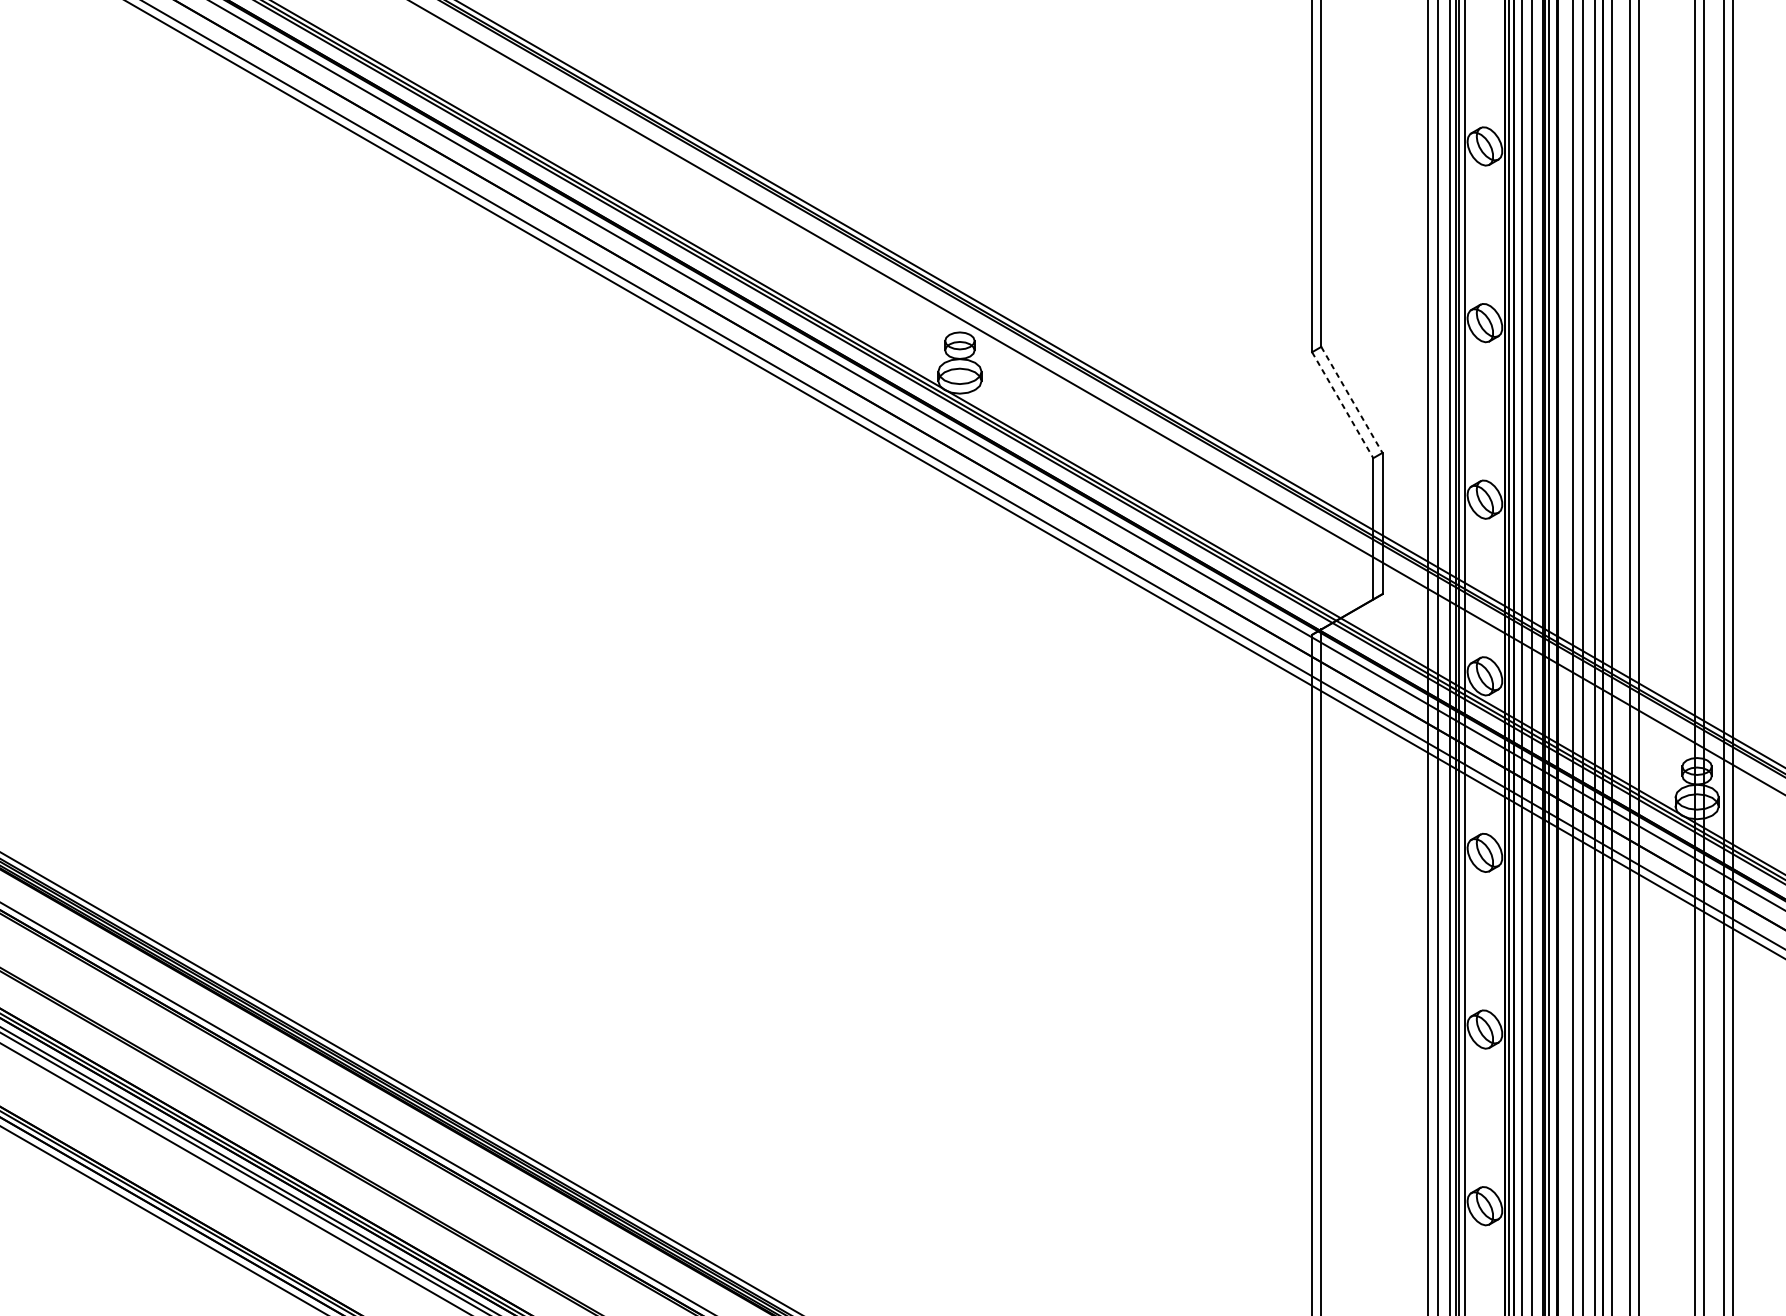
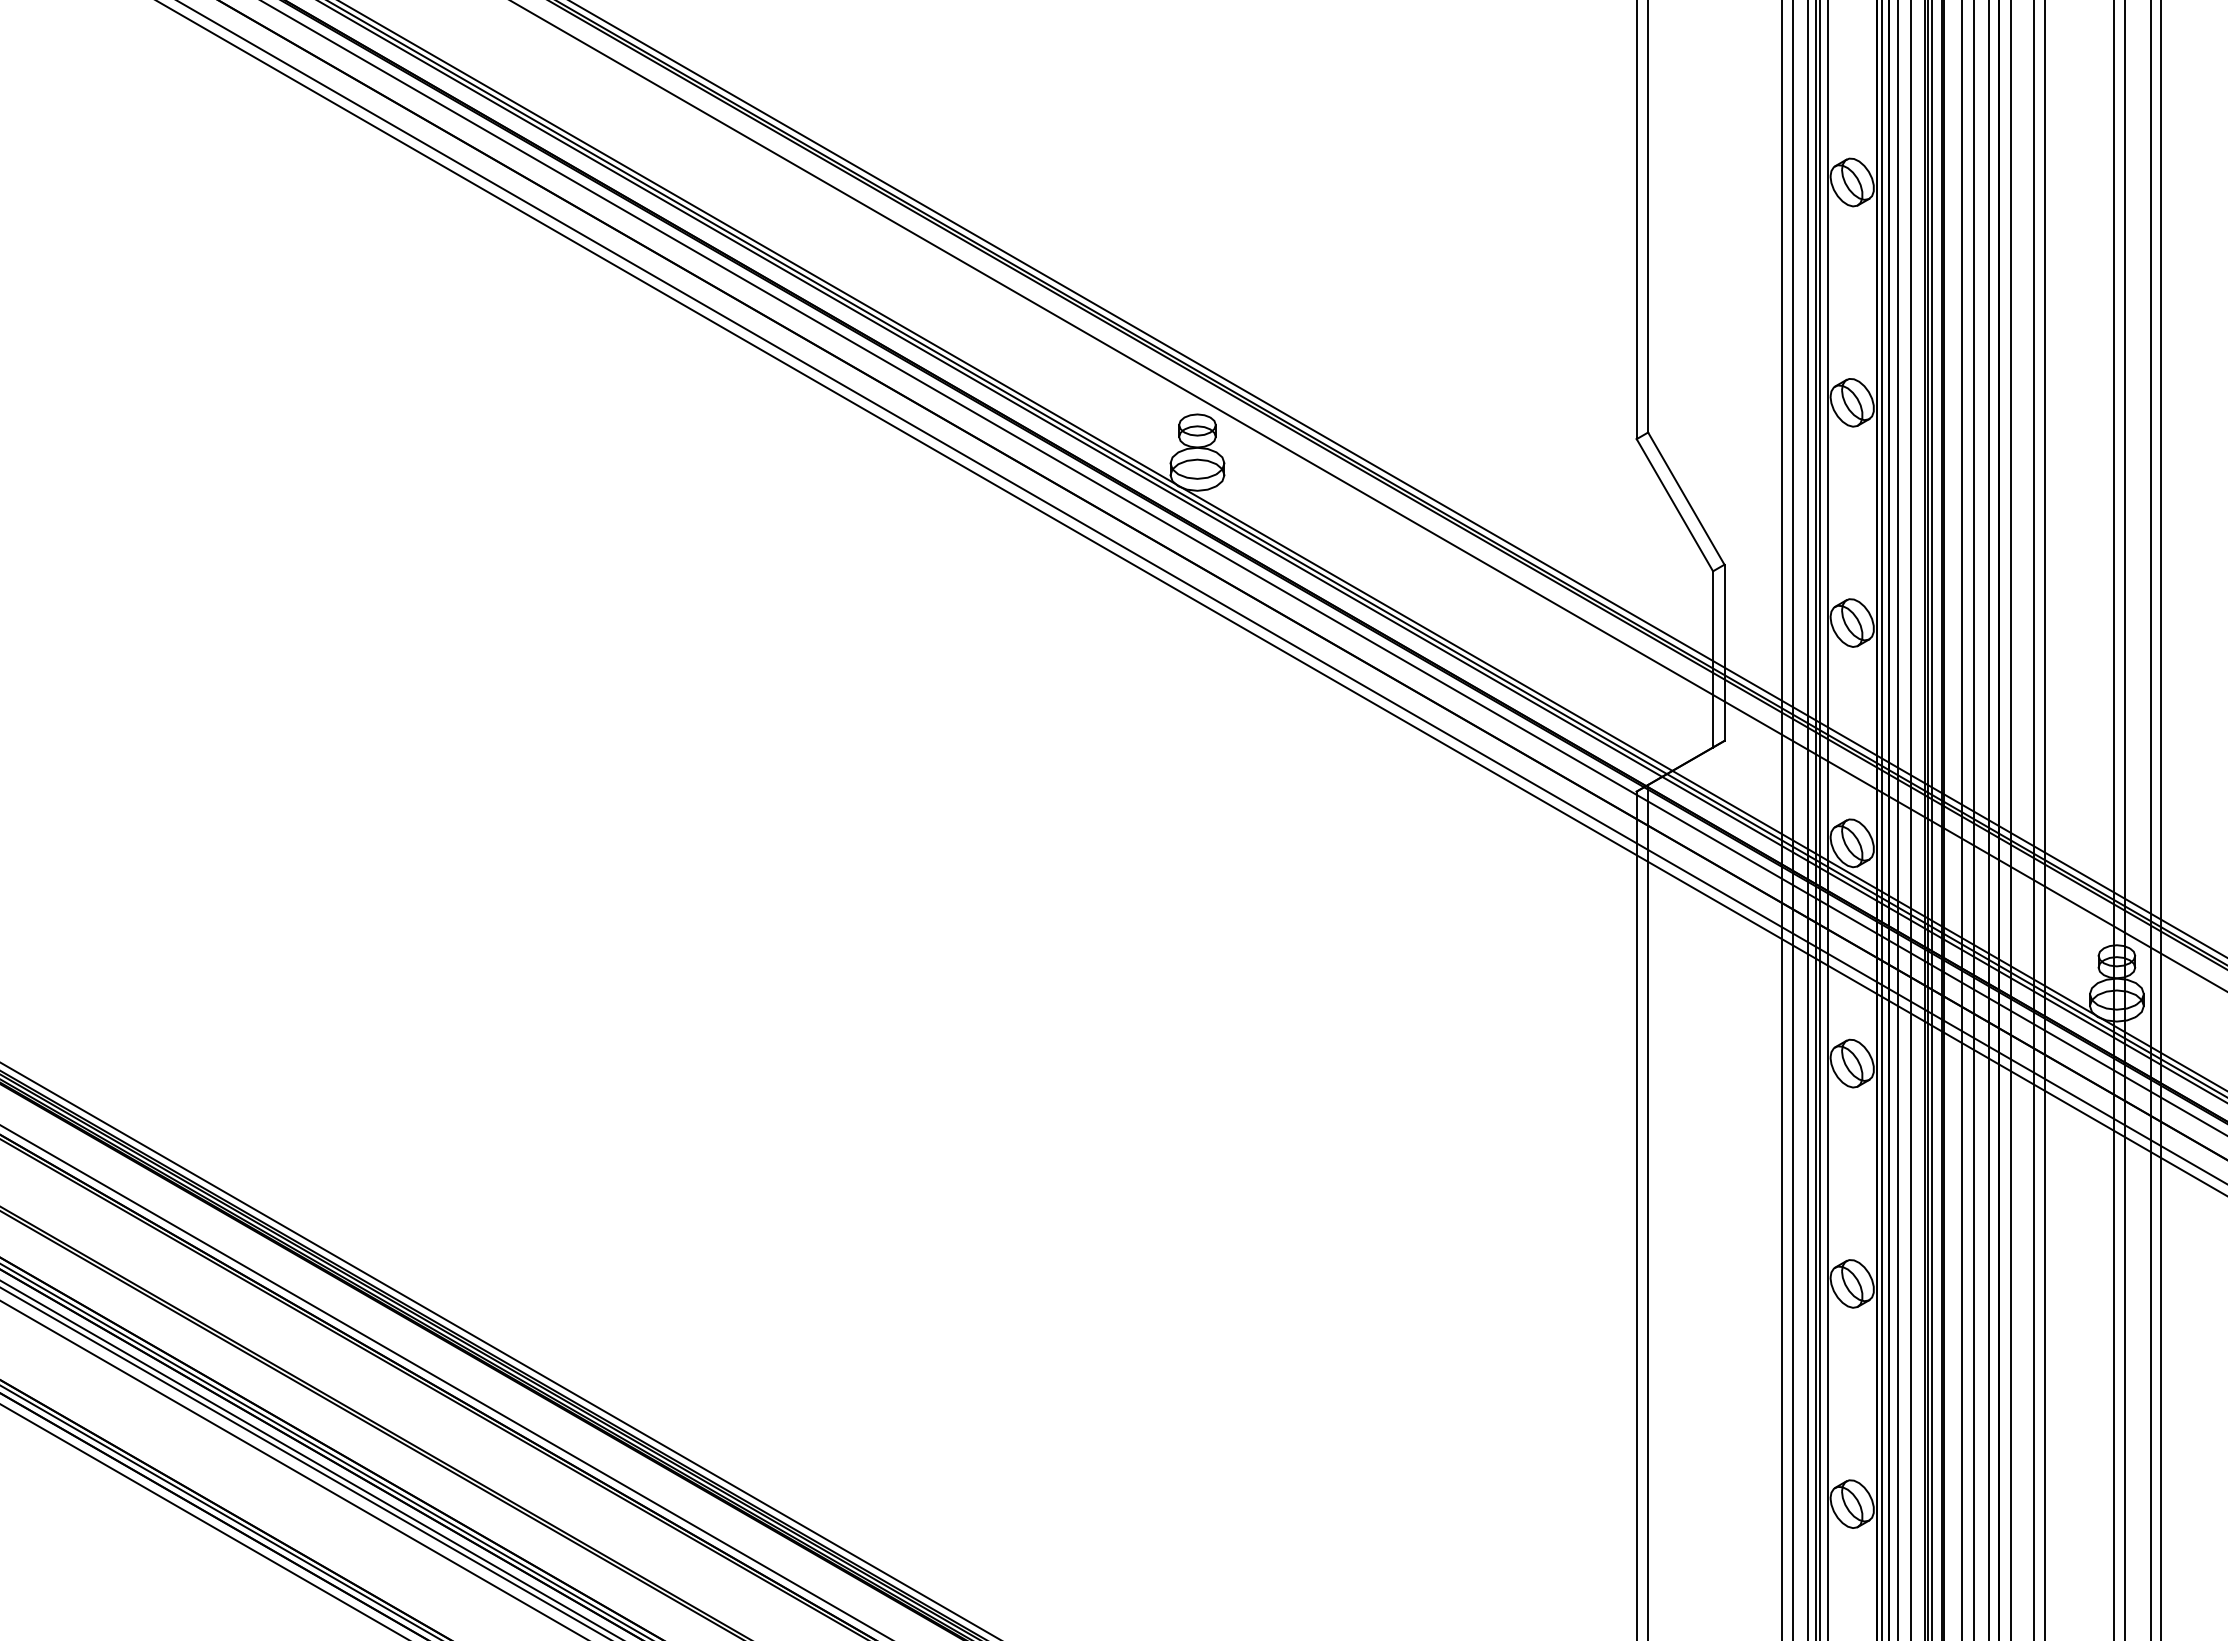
line: (1352, 400) -> (1686, 499), dashed -> solid
line: (1343, 405) -> (1675, 505), dashed -> solid

